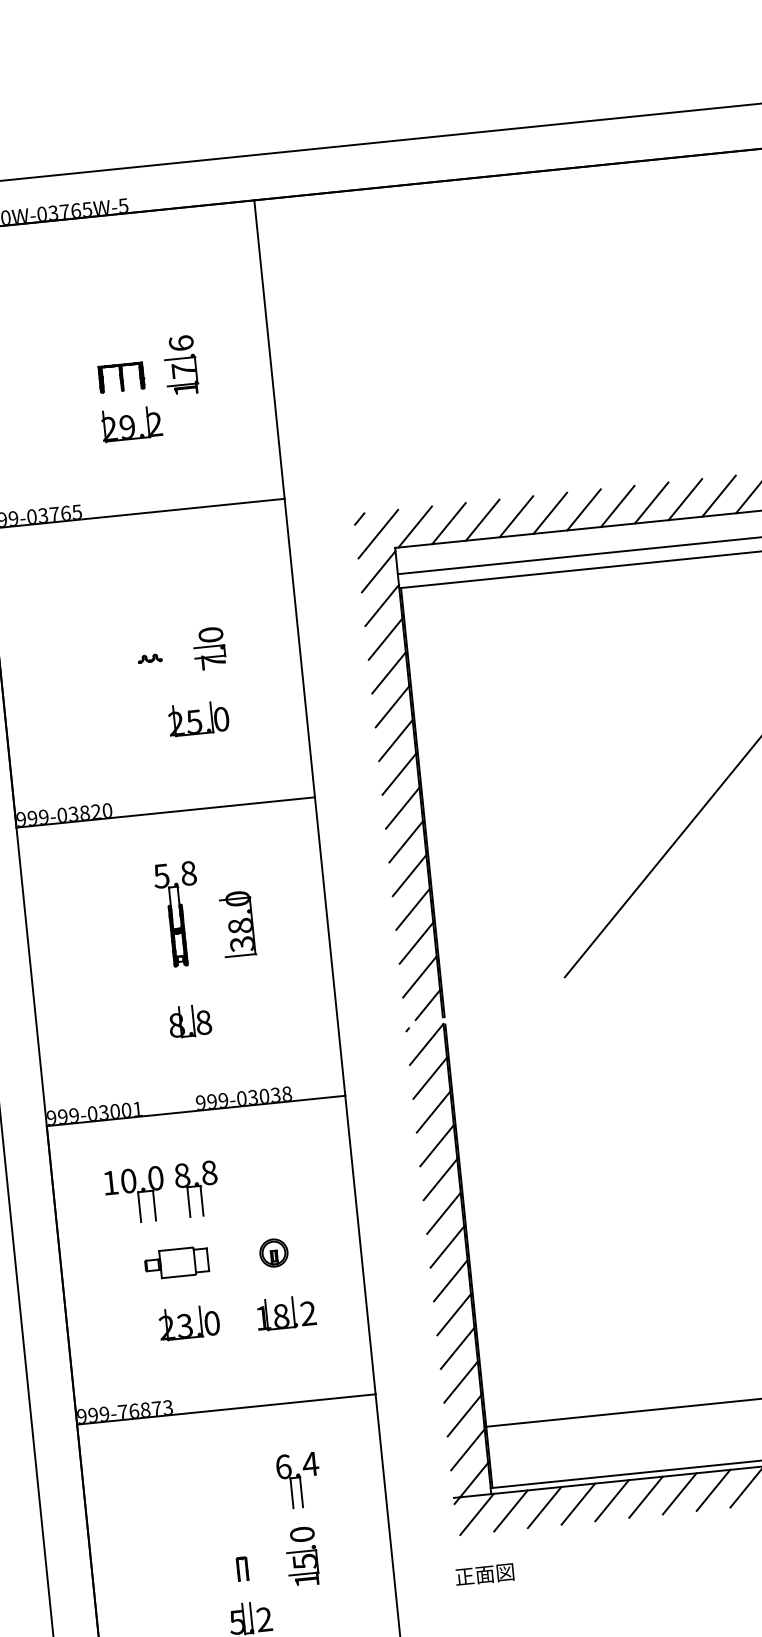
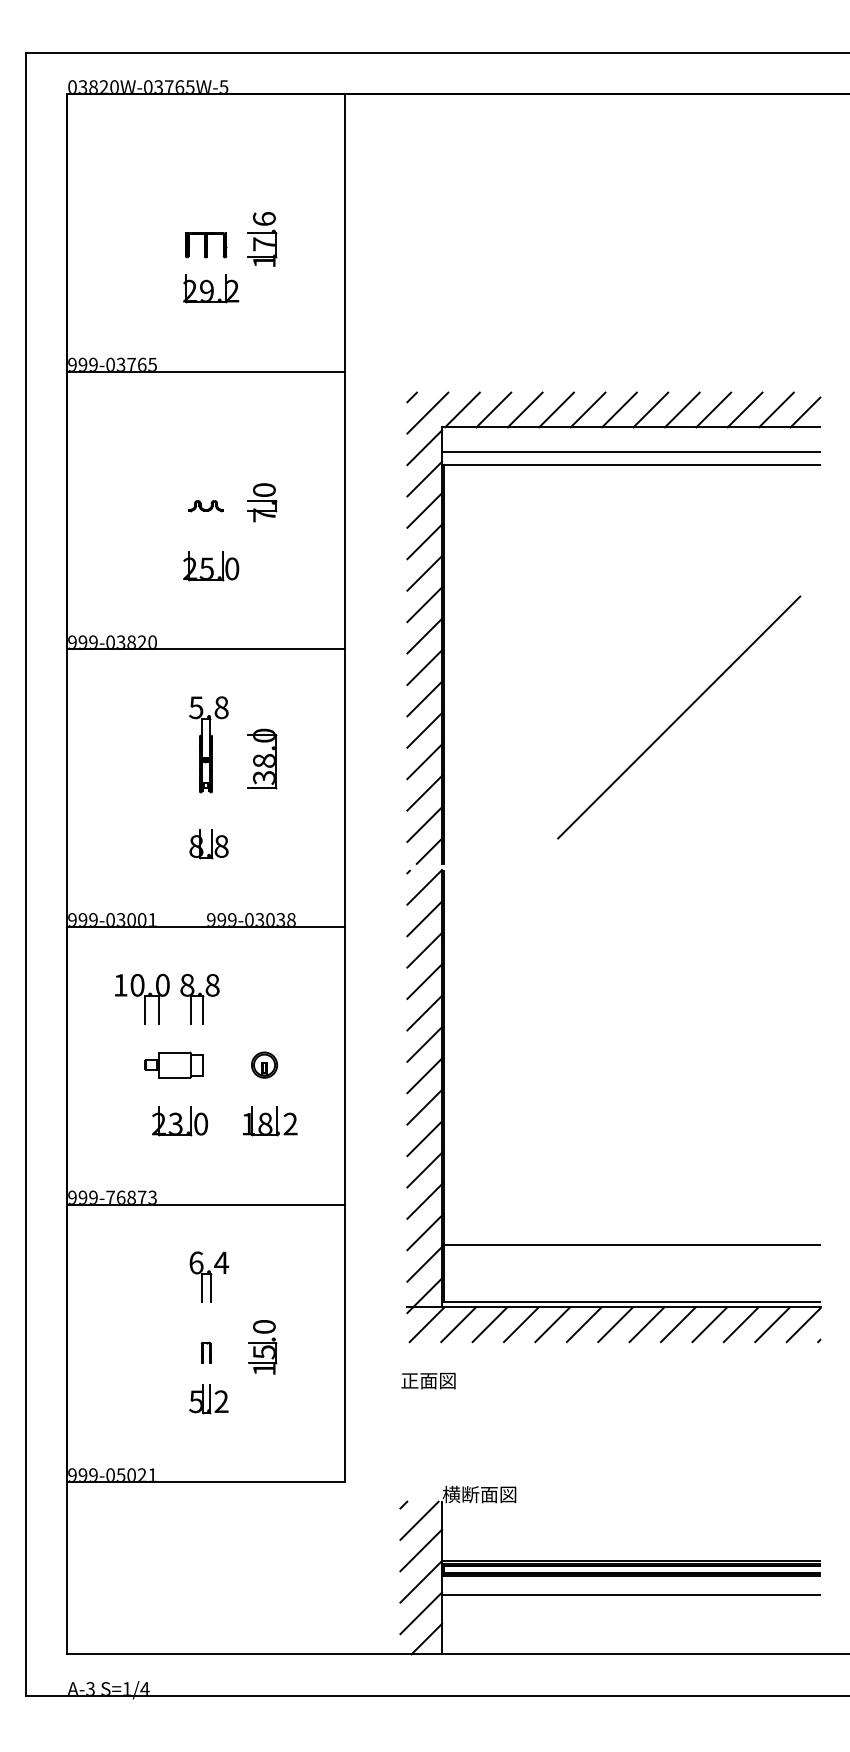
part: (149, 658) -> (205, 506), size x1.67
part: (199, 719) -> (211, 566), moved
part: (299, 1480) -> (209, 1276), moved

